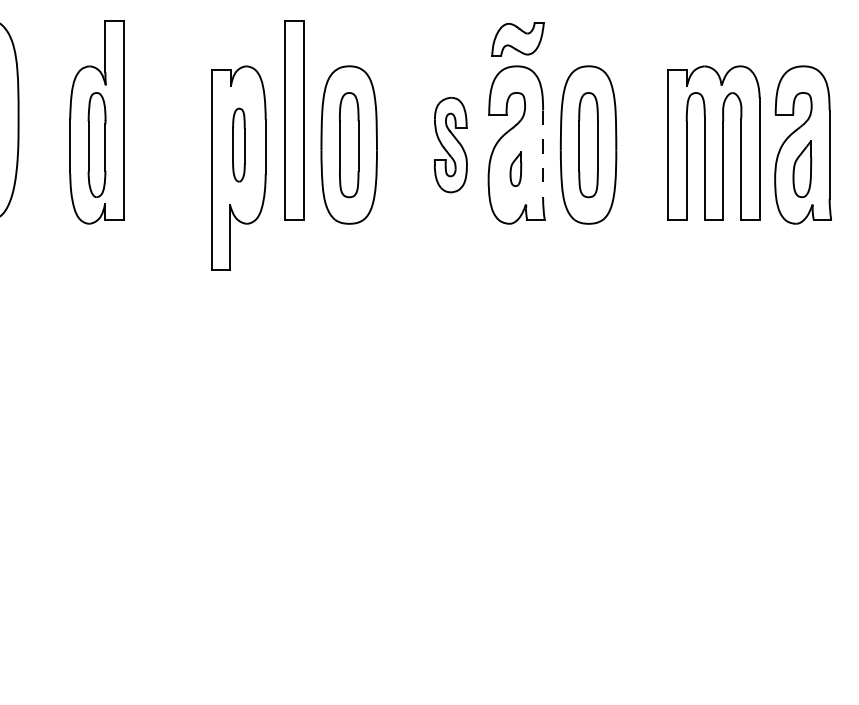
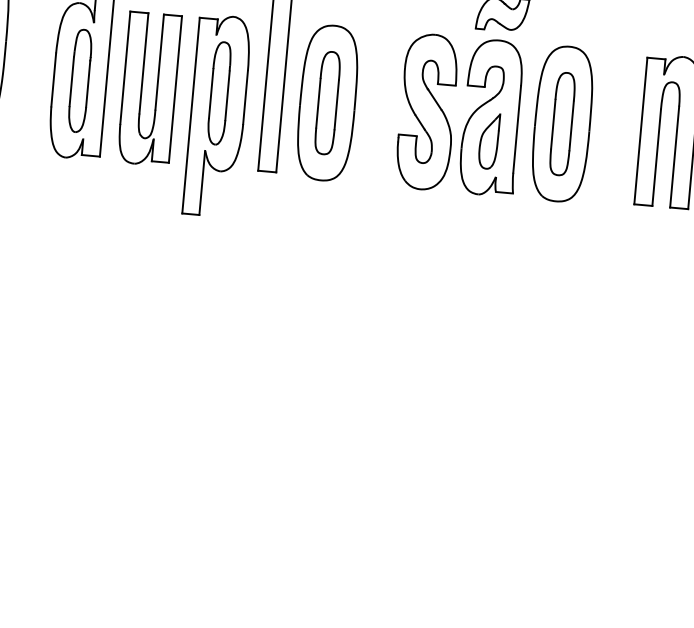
part: (450, 144) -> (427, 111), size x1.67
part: (238, 145) -> (218, 93), size x1.43
part: (160, 146) -> (142, 87), added
line: (543, 155) -> (517, 130), dashed -> solid
part: (515, 169) -> (488, 141), size x1.67

